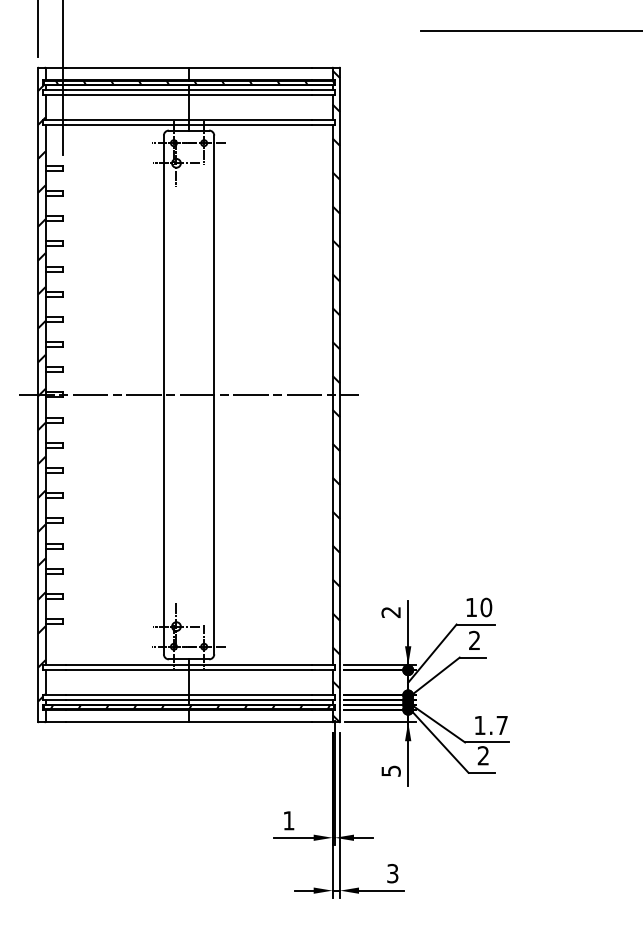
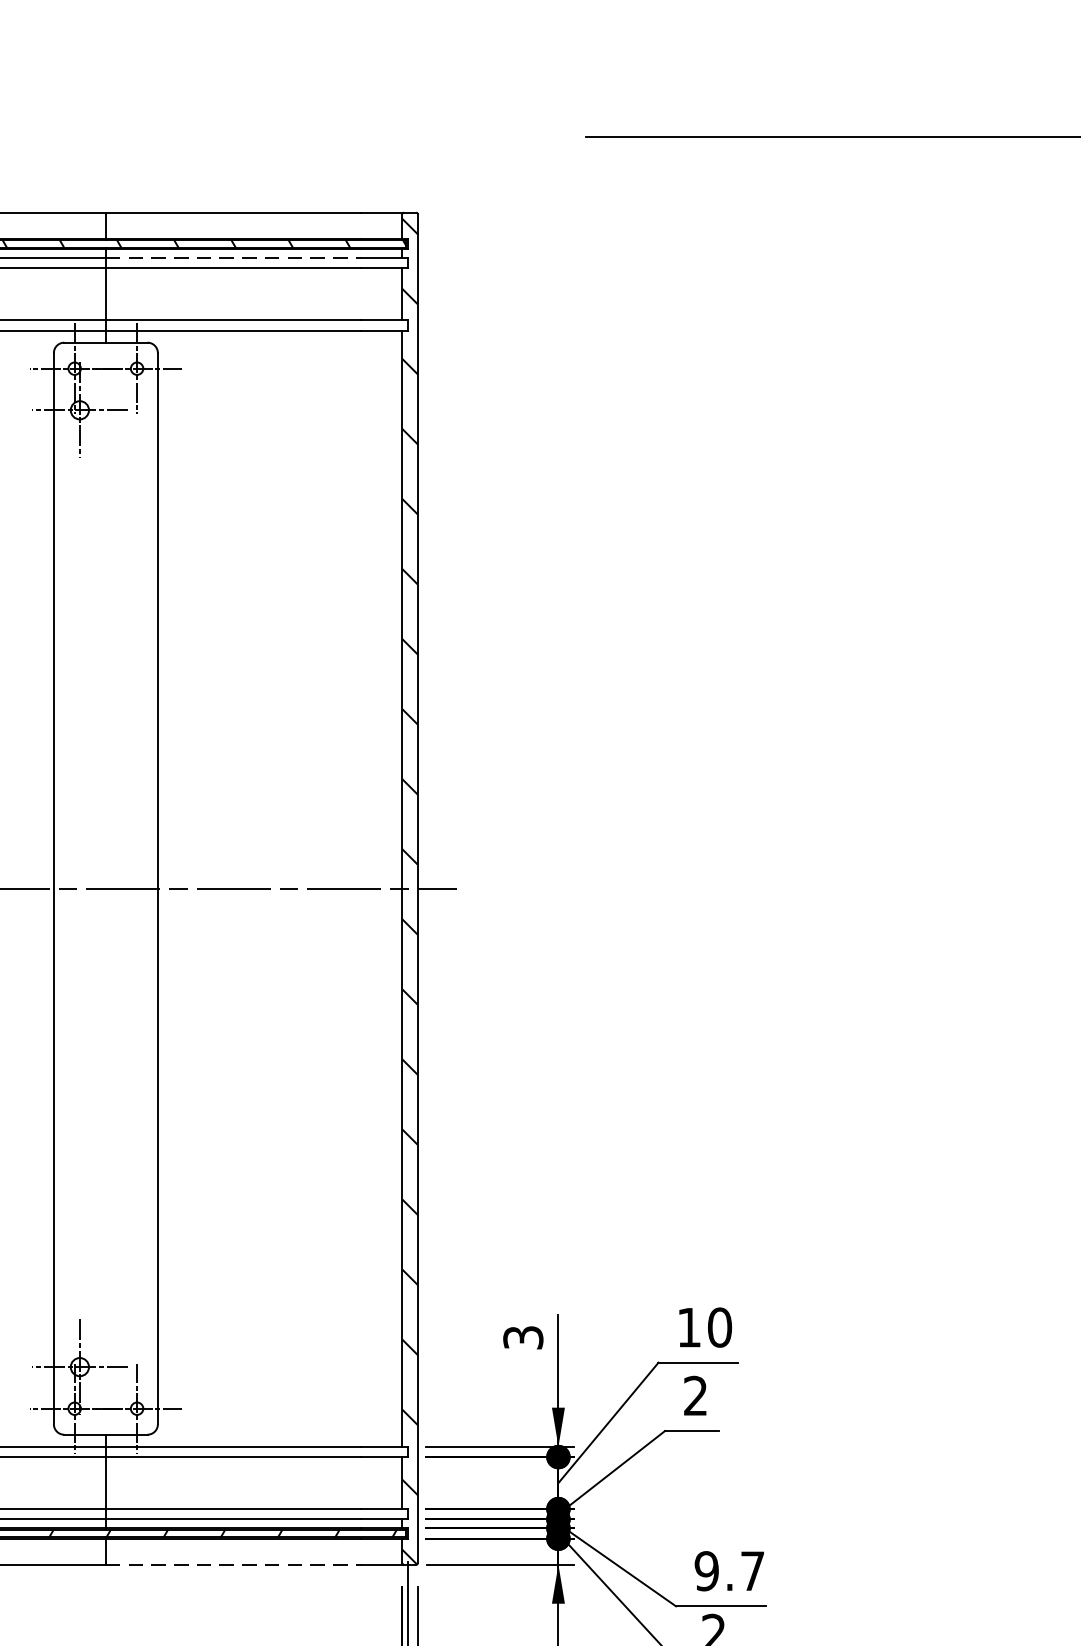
line: (250, 89) -> (232, 257), solid -> dashed
text: (391, 611) -> (523, 1335), 2 -> 3
line: (250, 722) -> (232, 1565), solid -> dashed
text: (479, 725) -> (705, 1571), 1.7 -> 9.7

